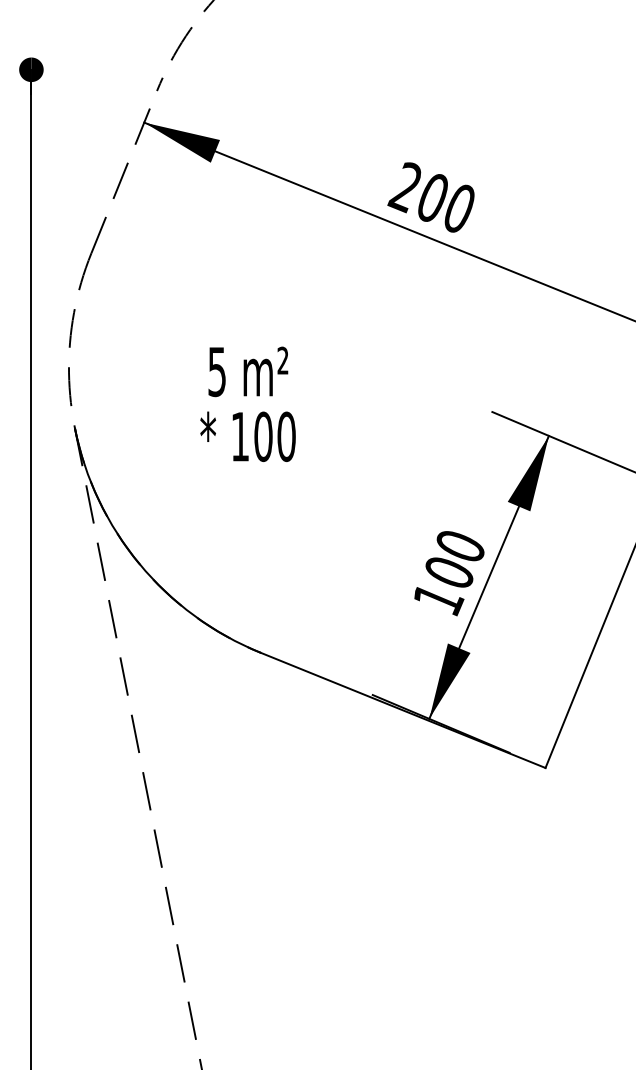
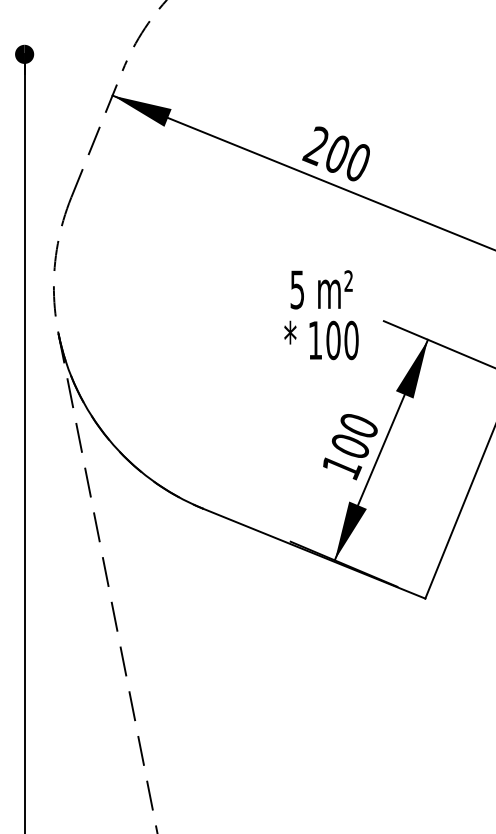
text: (248, 404) -> (321, 315), moved

